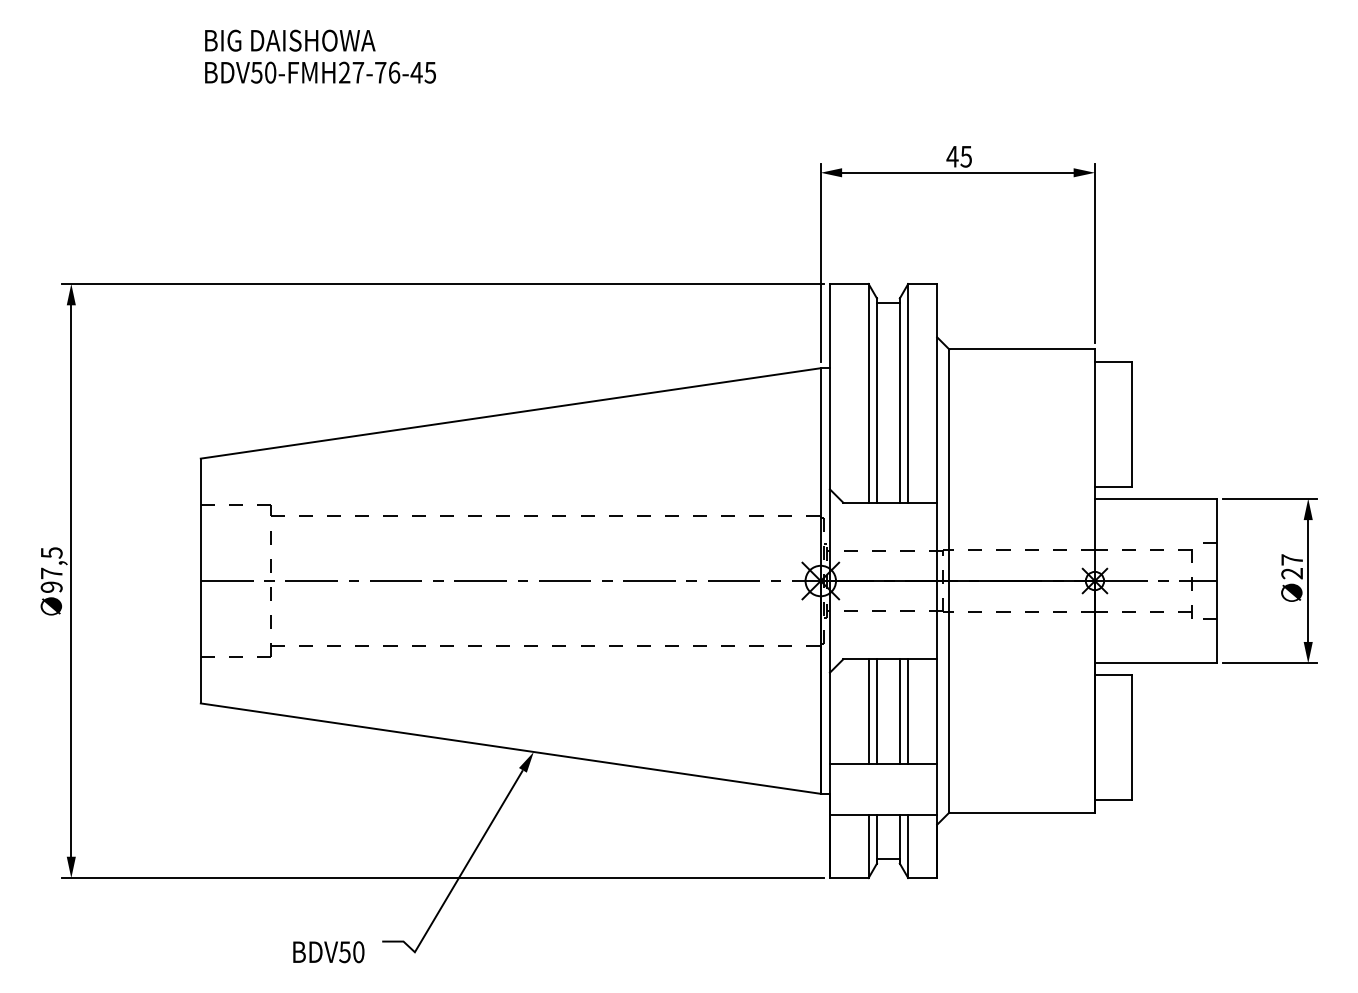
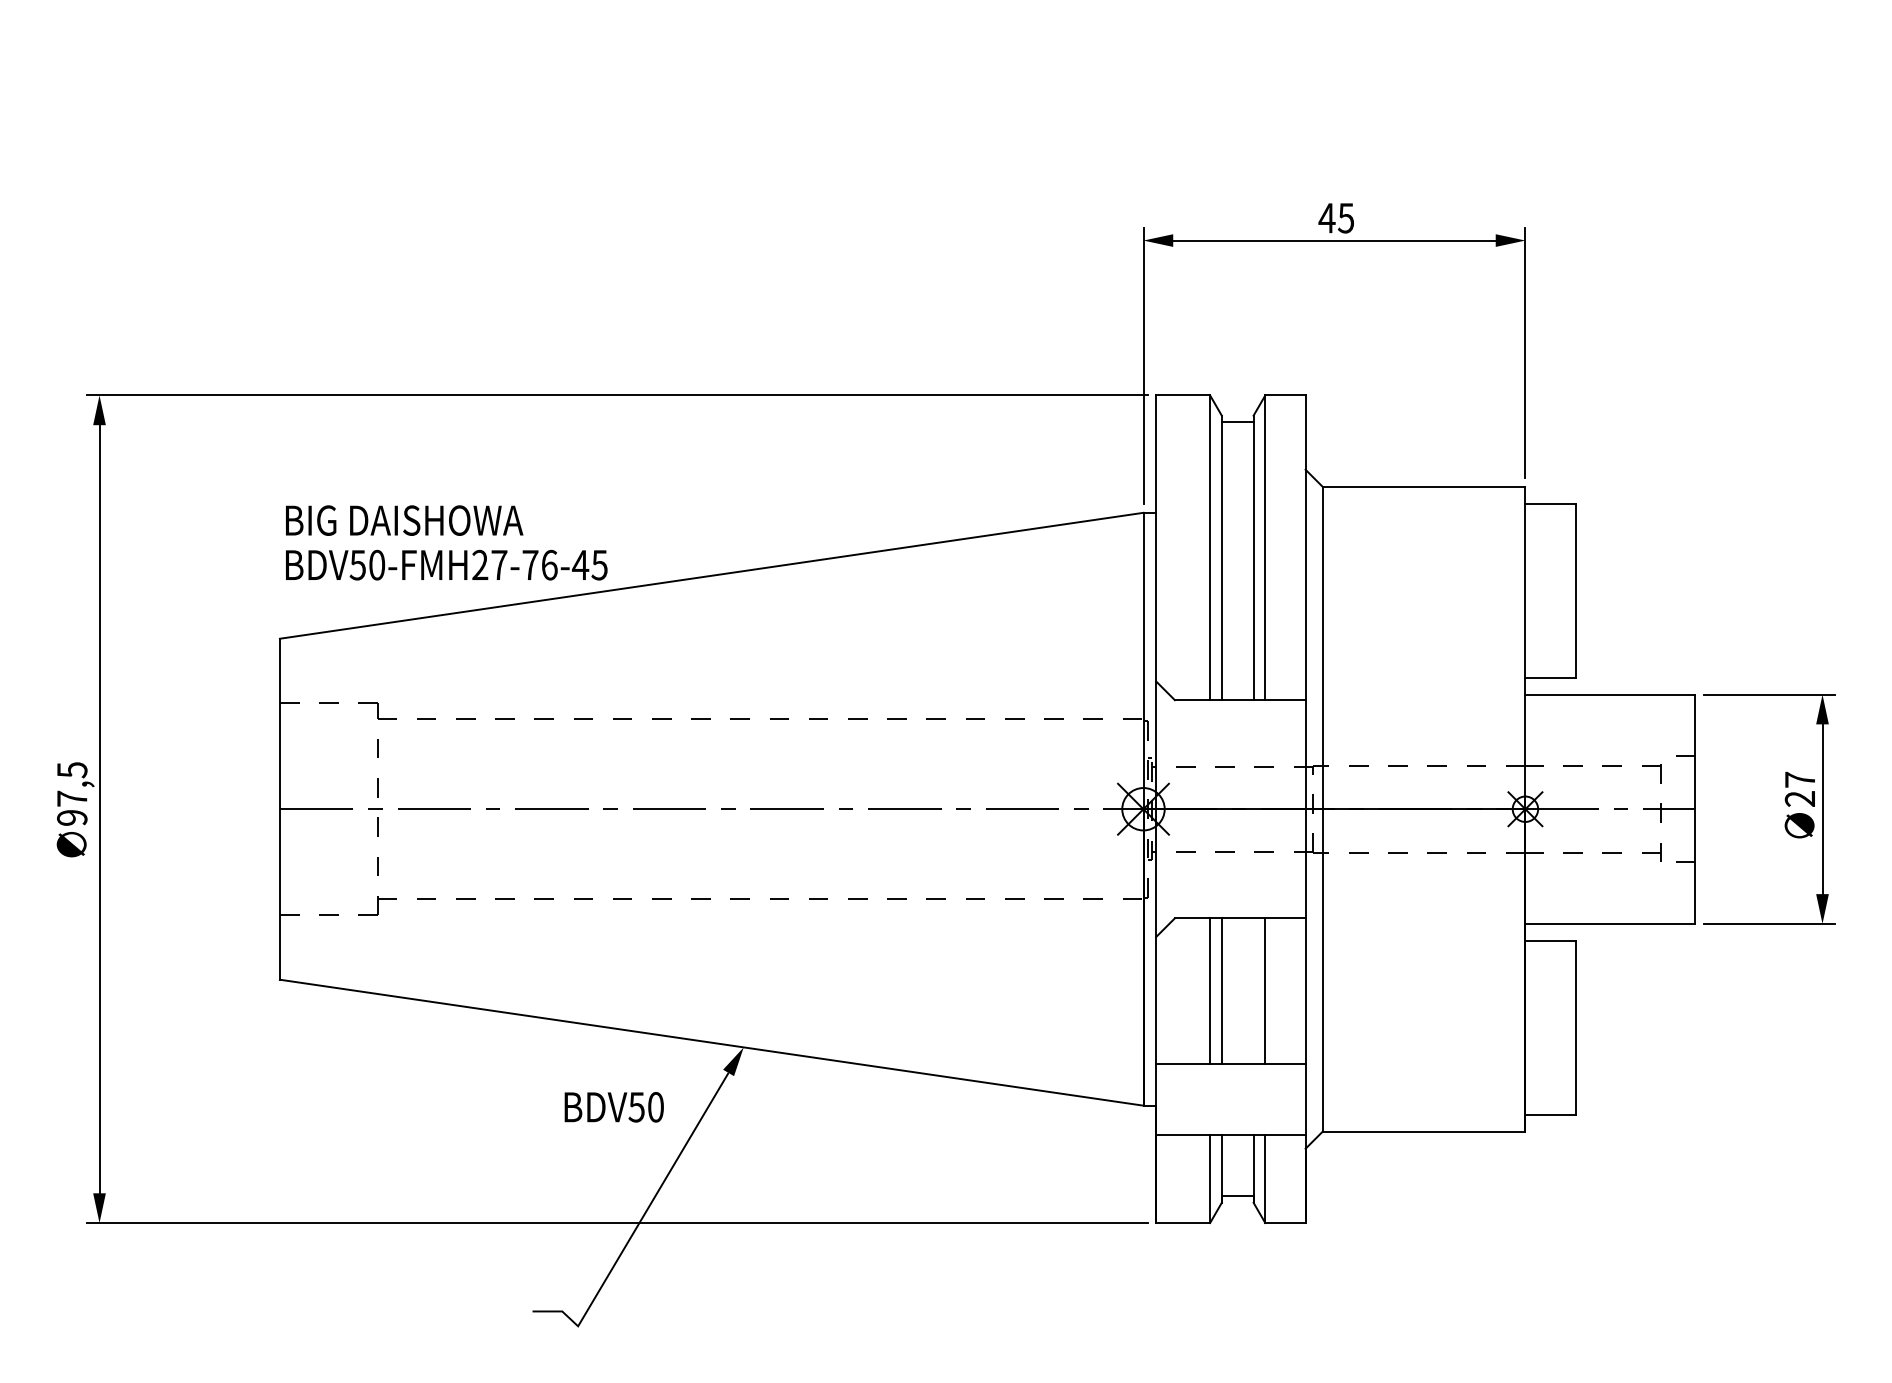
text: (320, 56) -> (446, 542), moved
line: (899, 711) -> (1253, 990), removed
text: (328, 952) -> (613, 1107), moved

